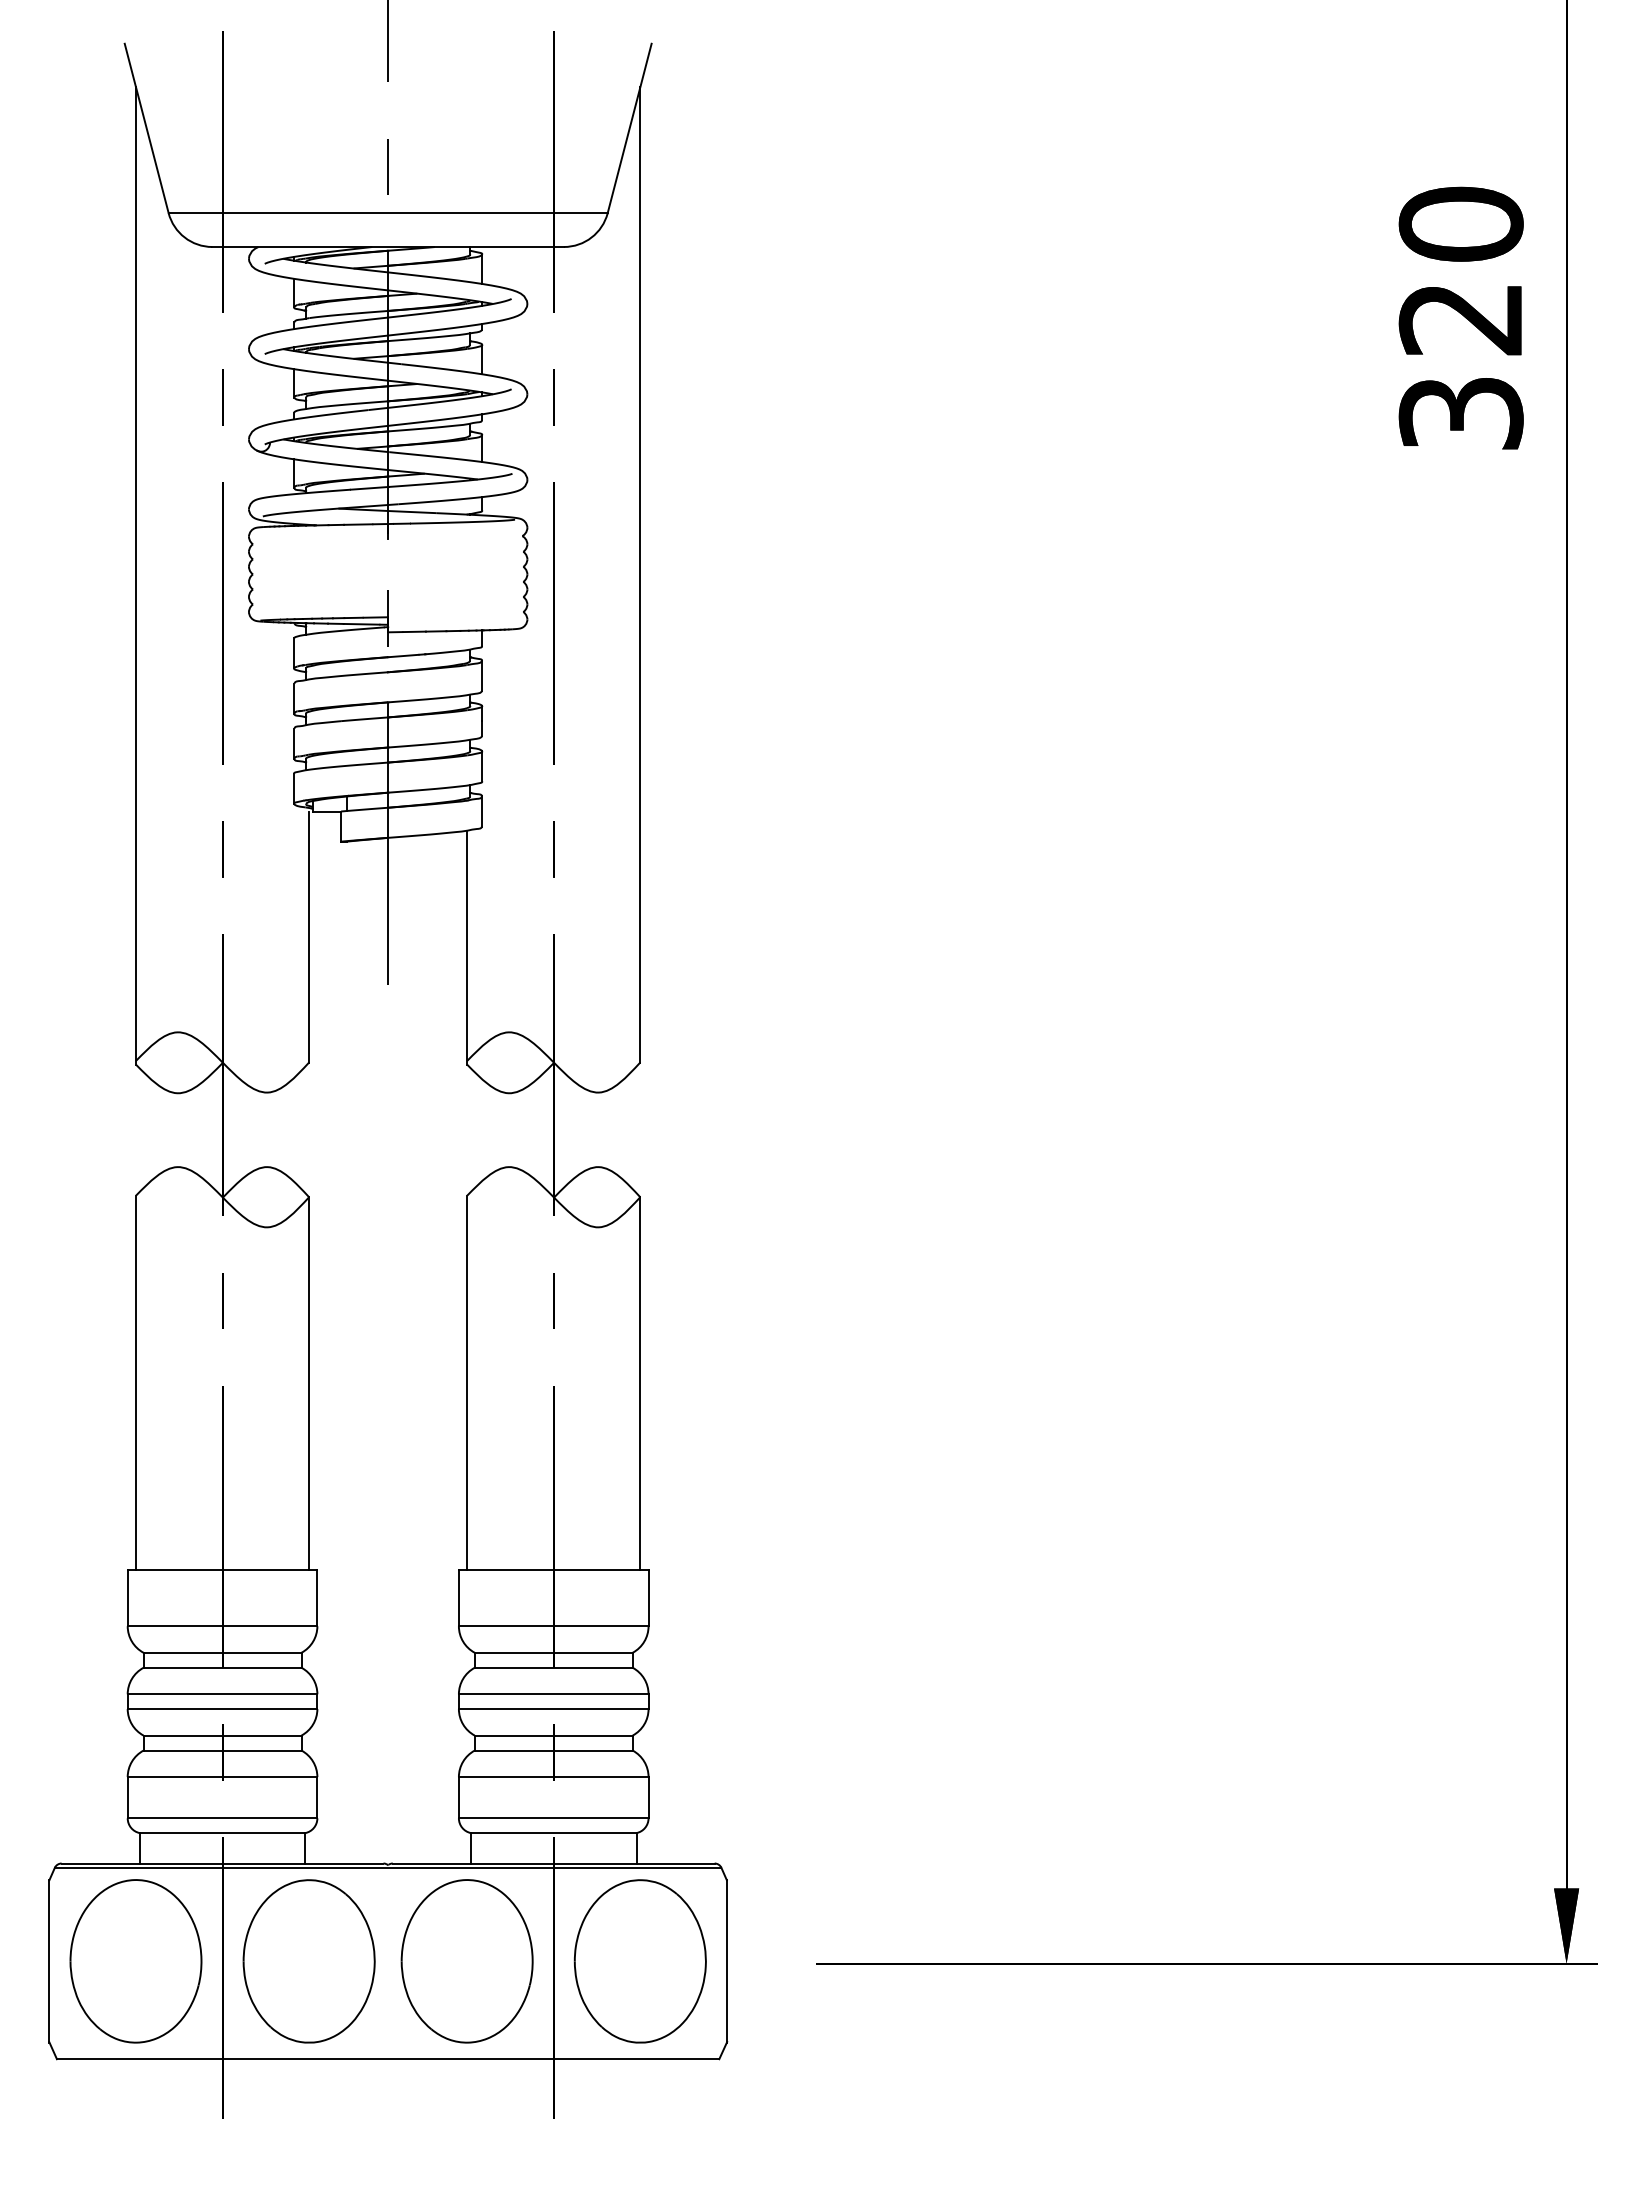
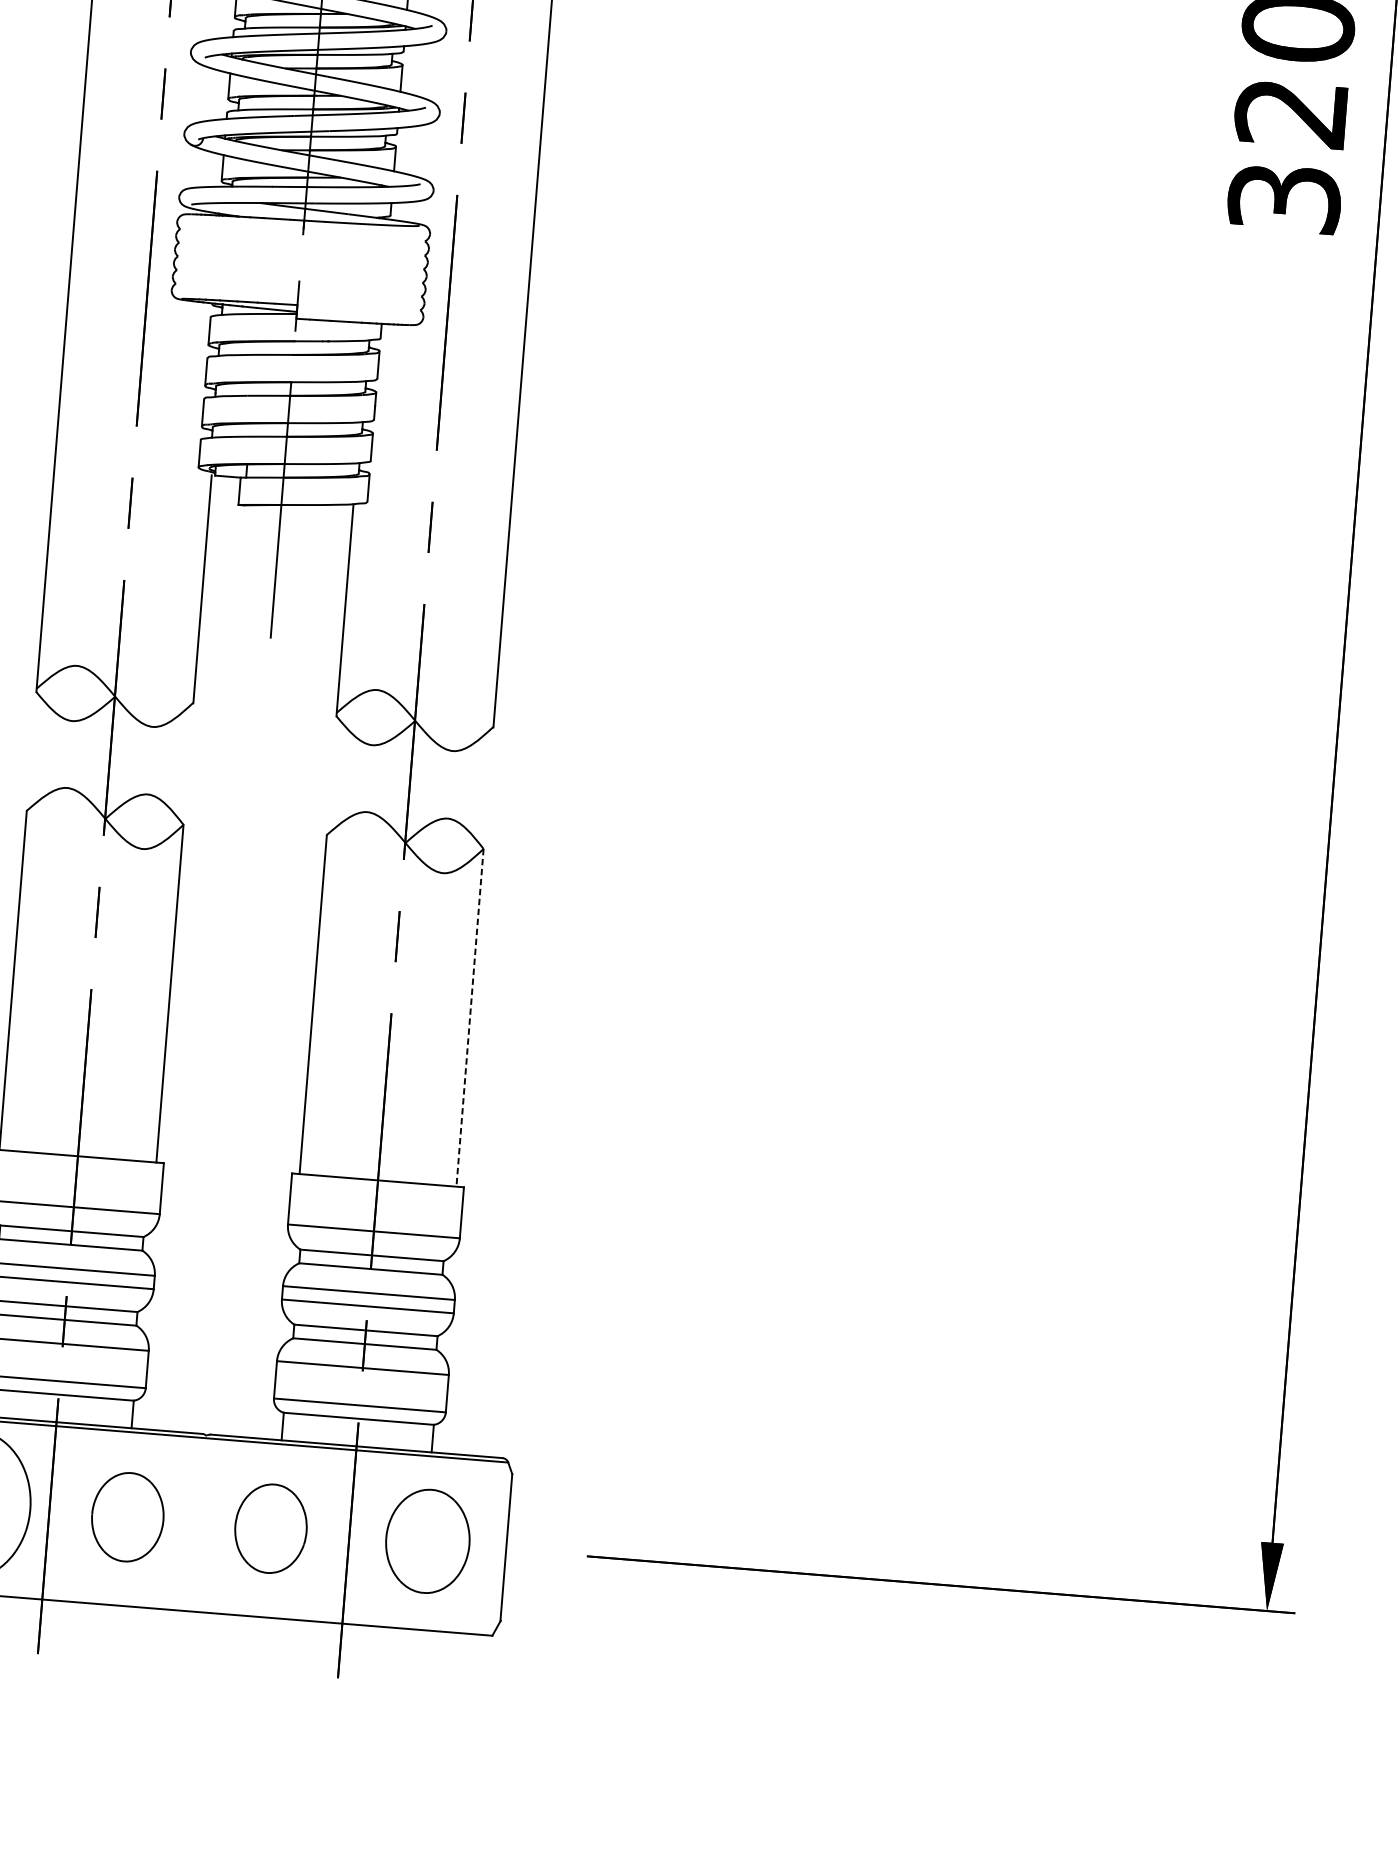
line: (640, 1384) -> (470, 1018), solid -> dashed
part: (308, 1961) -> (127, 1517), size x0.6
part: (466, 1961) -> (270, 1528), size x0.6
part: (639, 1961) -> (427, 1541), size x0.7

